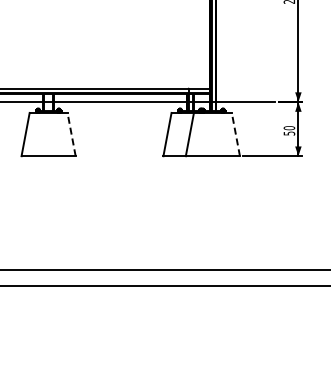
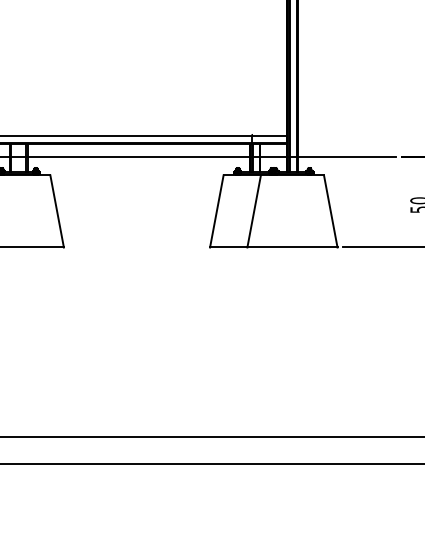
line: (71, 134) -> (56, 211), dashed -> solid
line: (235, 134) -> (330, 211), dashed -> solid

